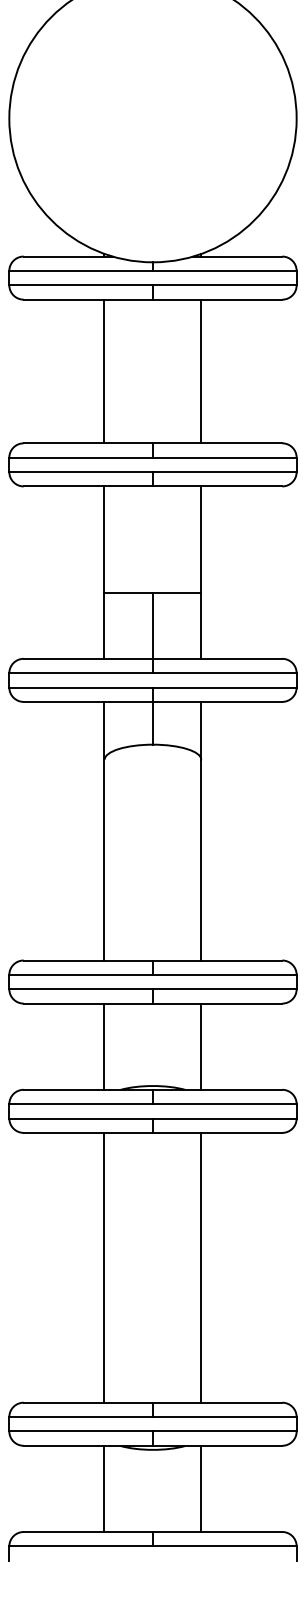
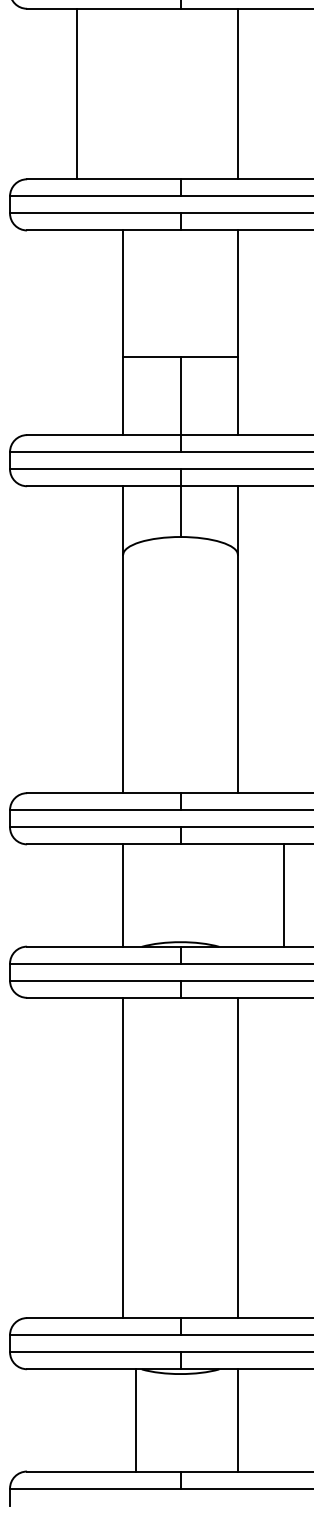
line: (104, 371) -> (76, 94), moved
line: (201, 1046) -> (284, 895), moved
line: (104, 1488) -> (136, 1419), moved

